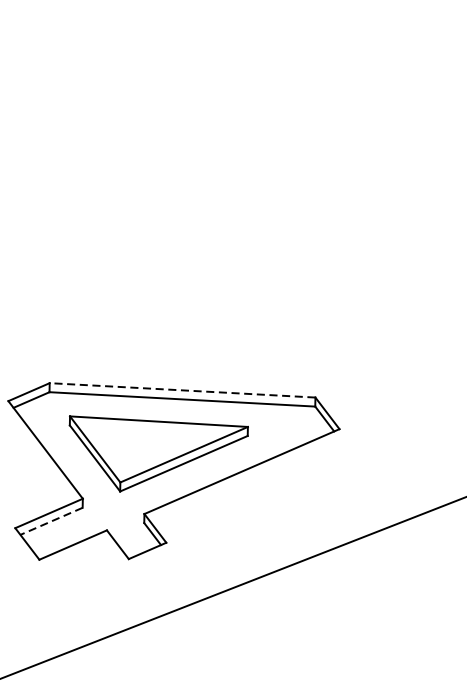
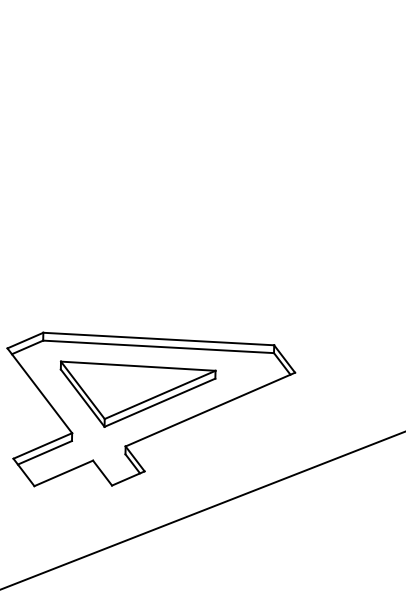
line: (182, 390) -> (158, 339), dashed -> solid
line: (51, 522) -> (44, 453), dashed -> solid

